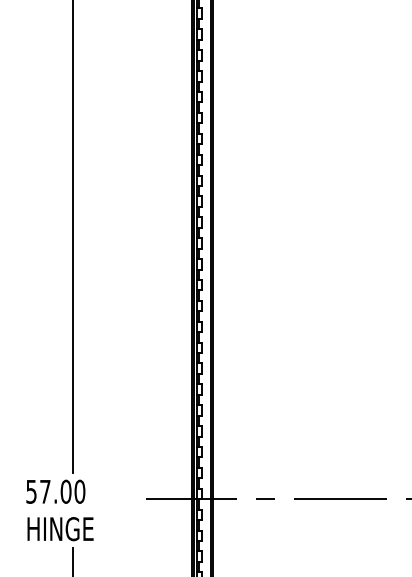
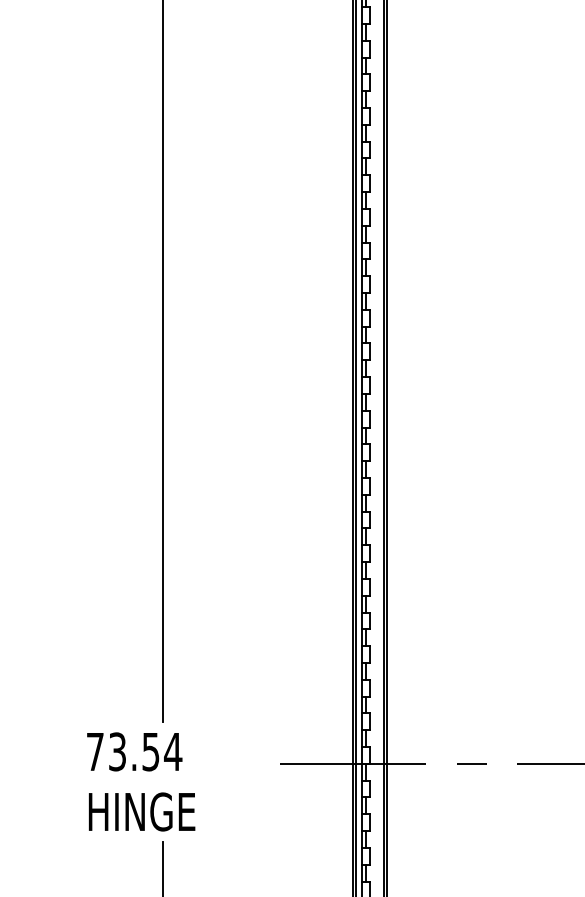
text: (55, 491) -> (133, 751), 57.00 -> 73.54

